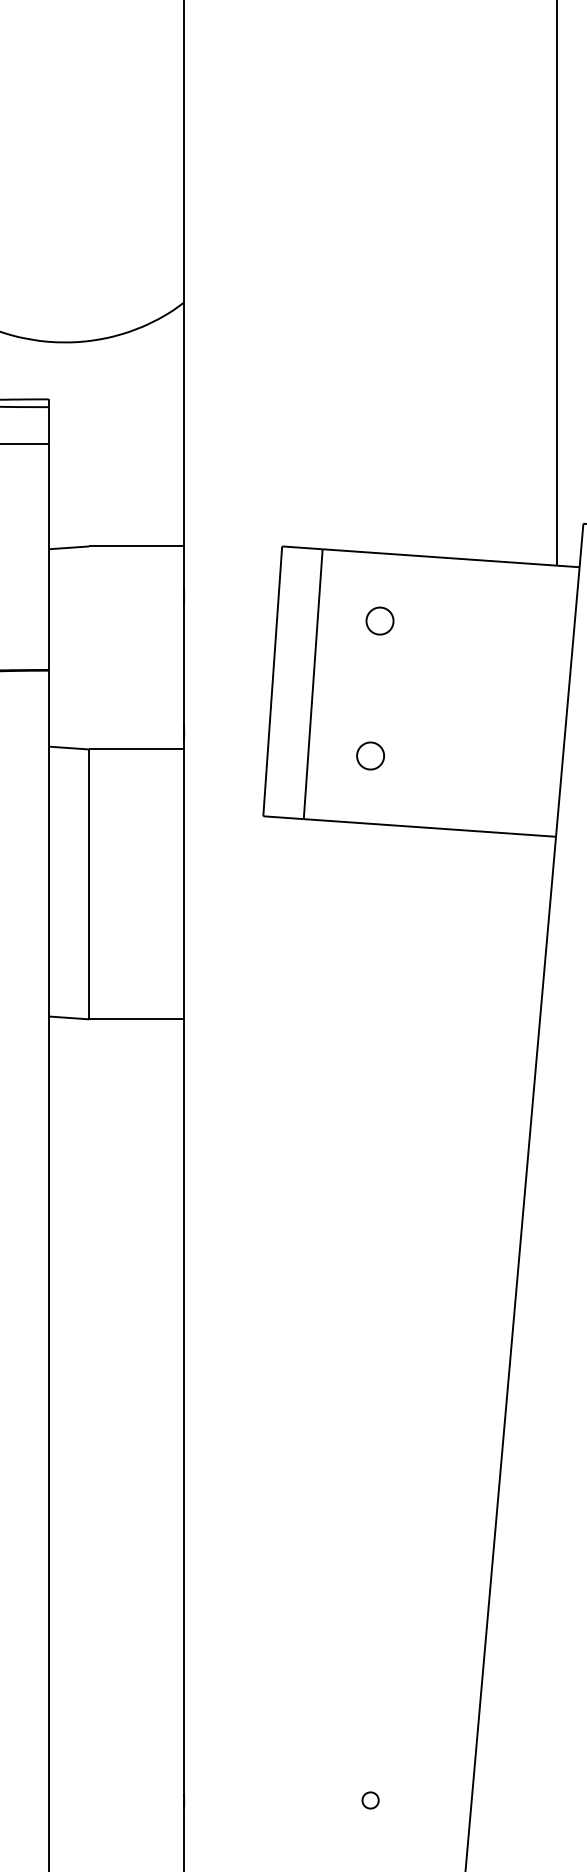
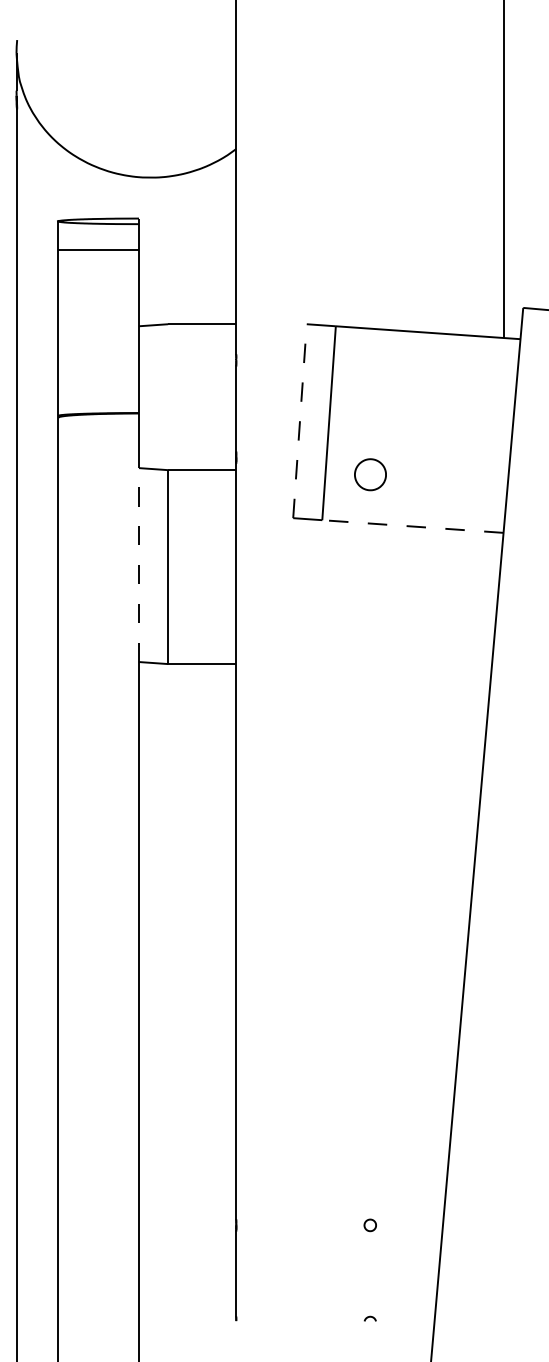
part: (379, 620) -> (376, 377), removed
line: (273, 680) -> (300, 420), solid -> dashed
part: (369, 755) -> (369, 474), size x1.6
line: (429, 827) -> (412, 526), solid -> dashed
line: (48, 882) -> (138, 565), solid -> dashed

